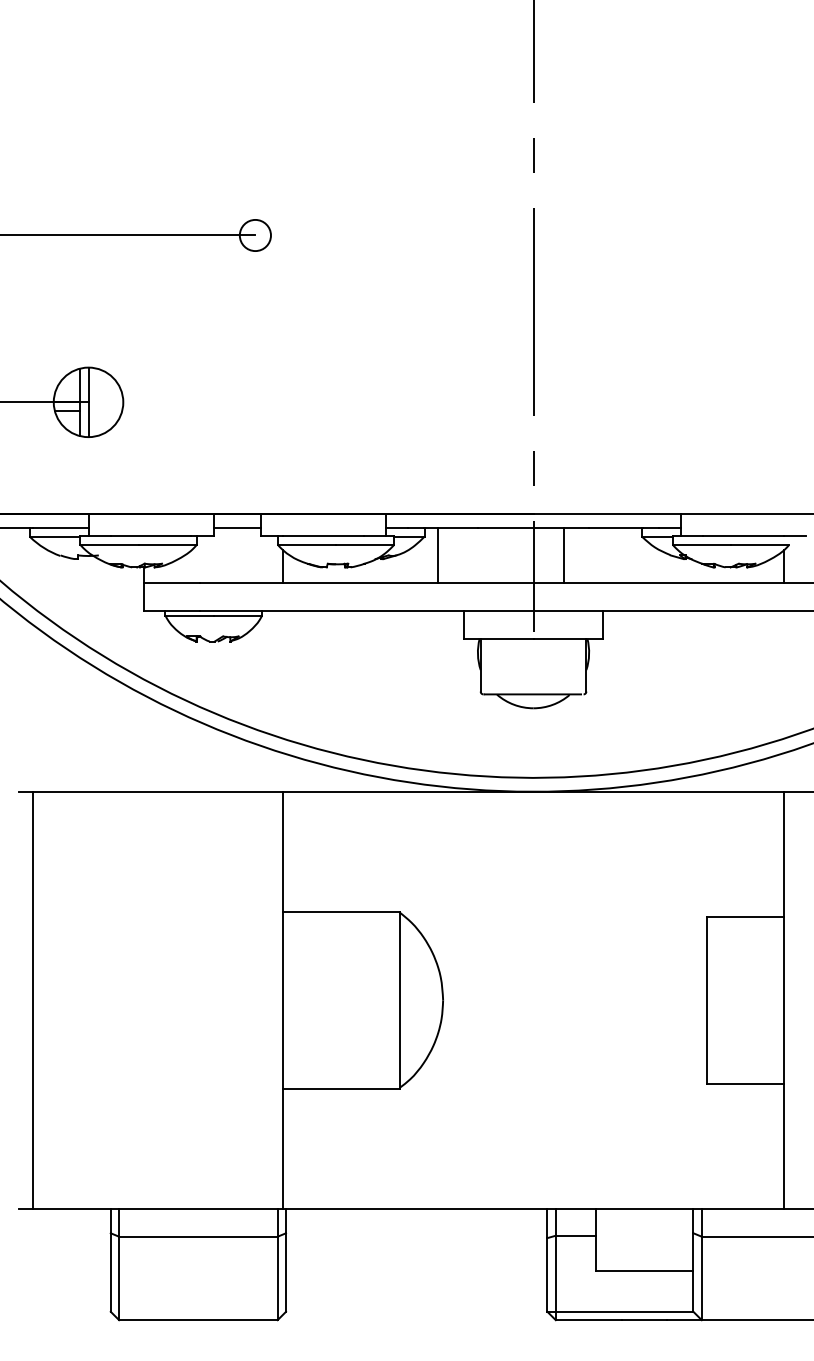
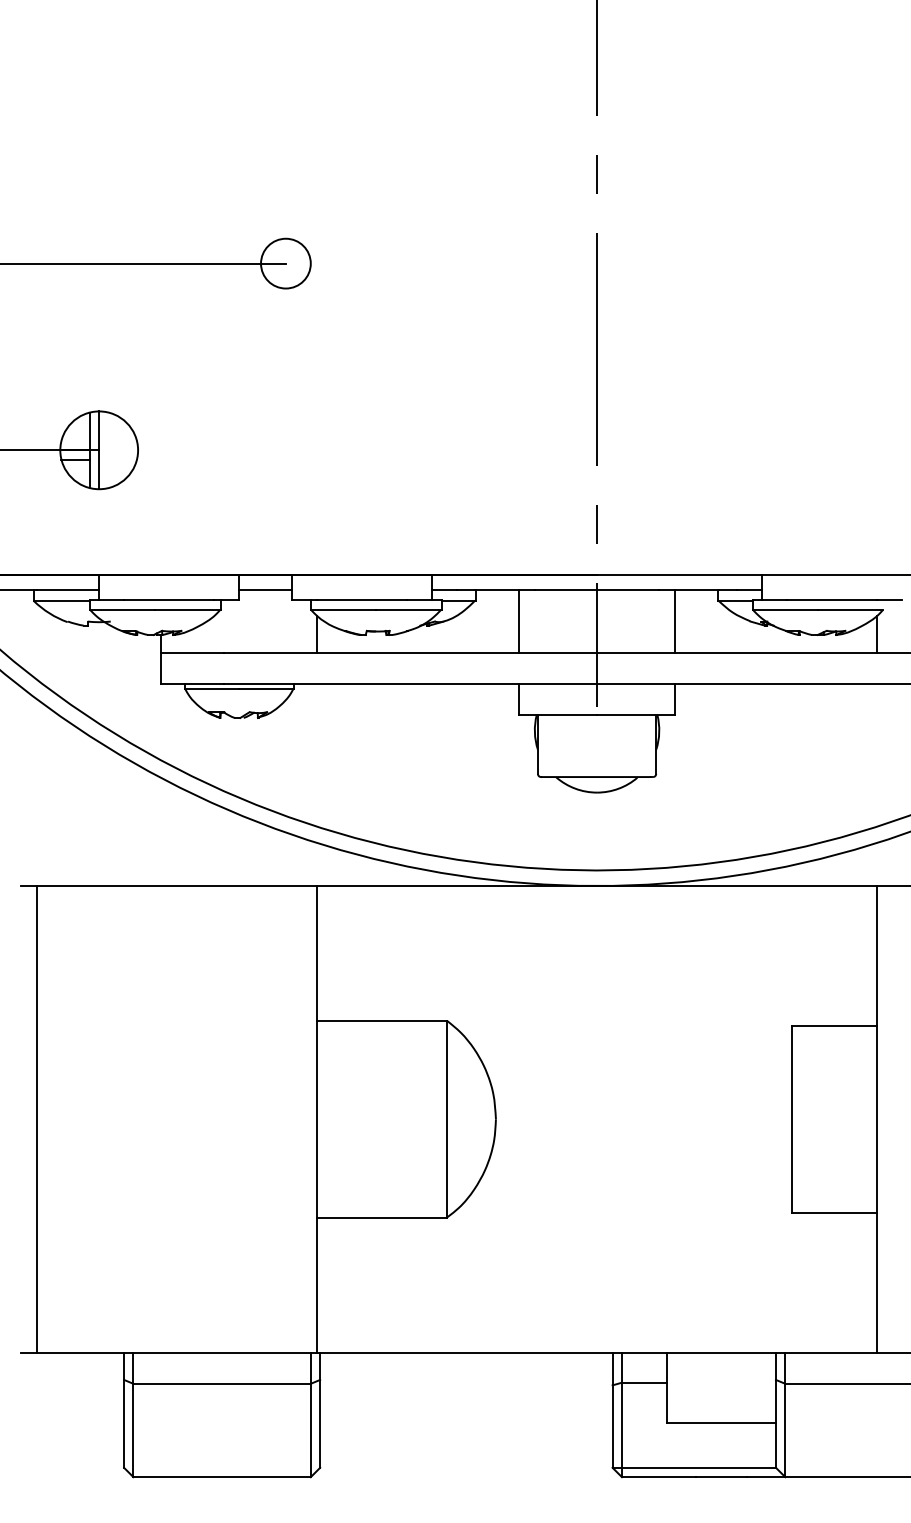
circle: (255, 235) -> (286, 263), size x1.43
line: (438, 555) -> (519, 621), moved
line: (564, 555) -> (675, 621), moved

